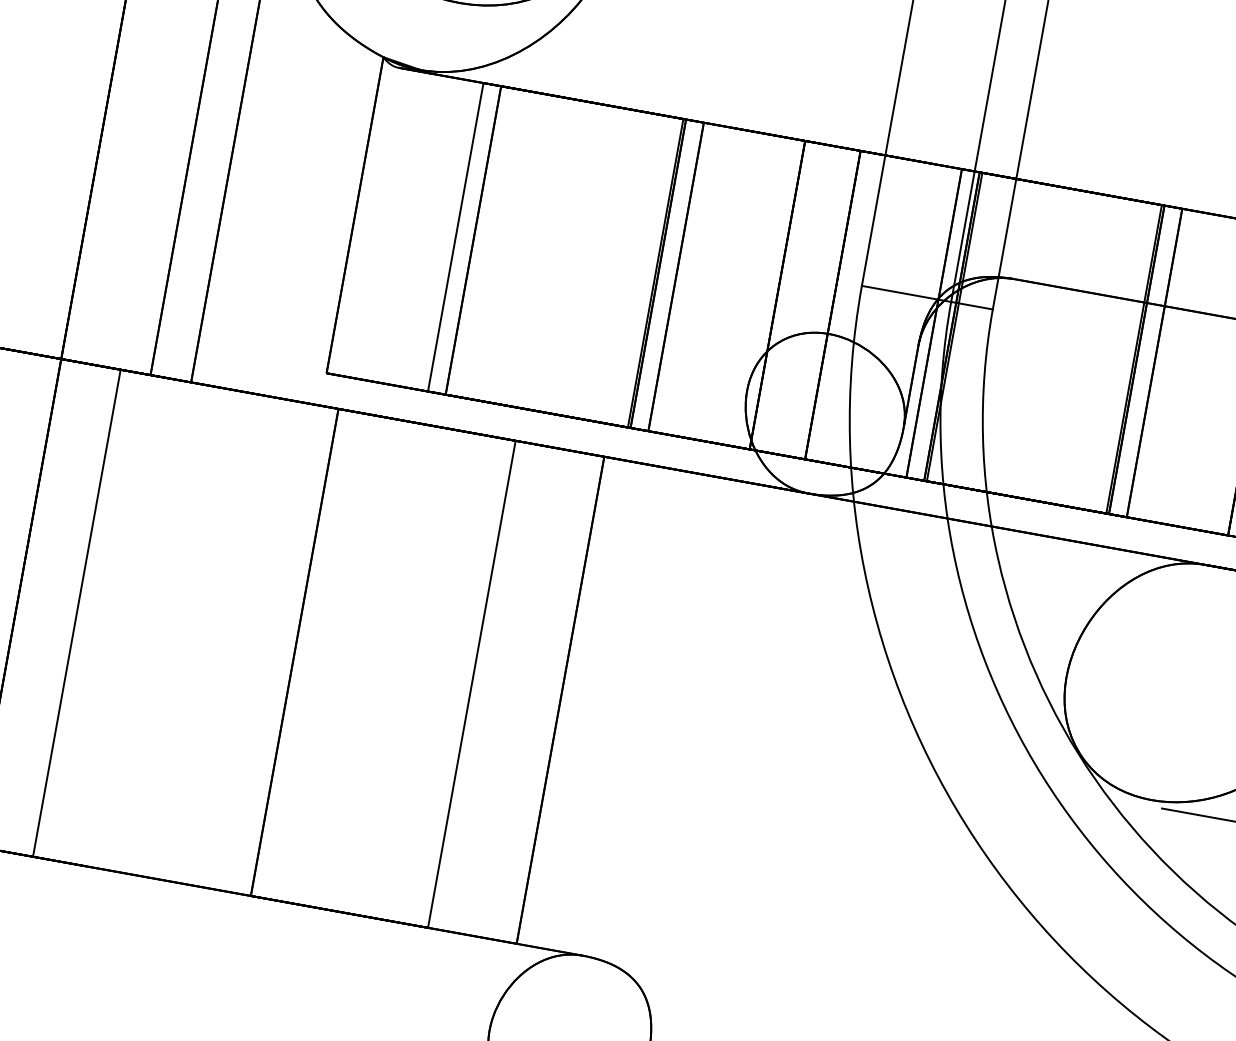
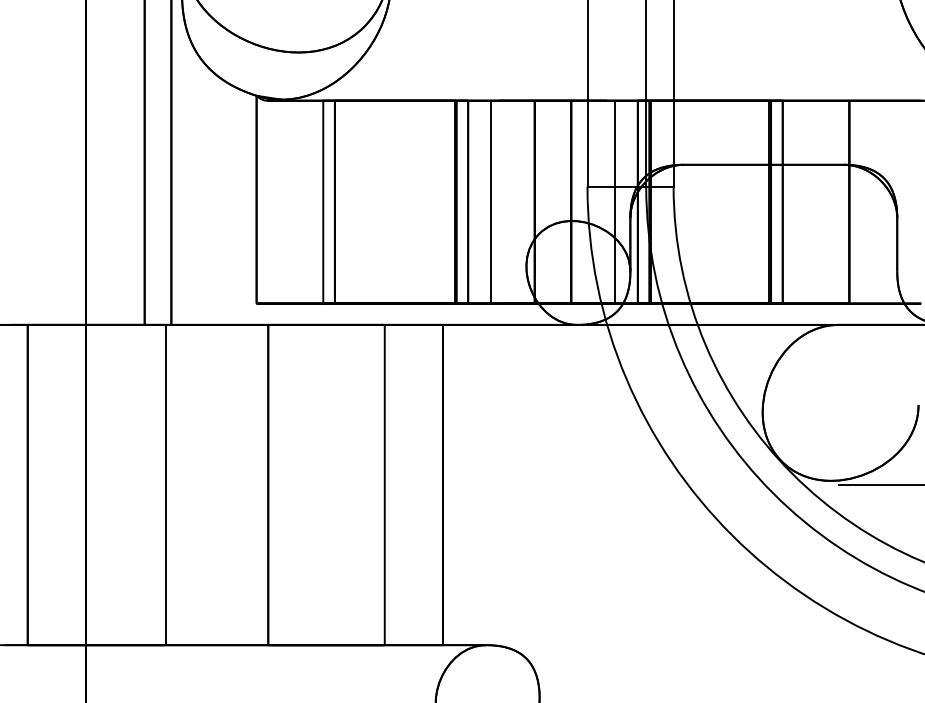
line: (711, 282) -> (491, 201), added
line: (898, 315) -> (614, 201), added
line: (77, 612) -> (166, 484), moved

